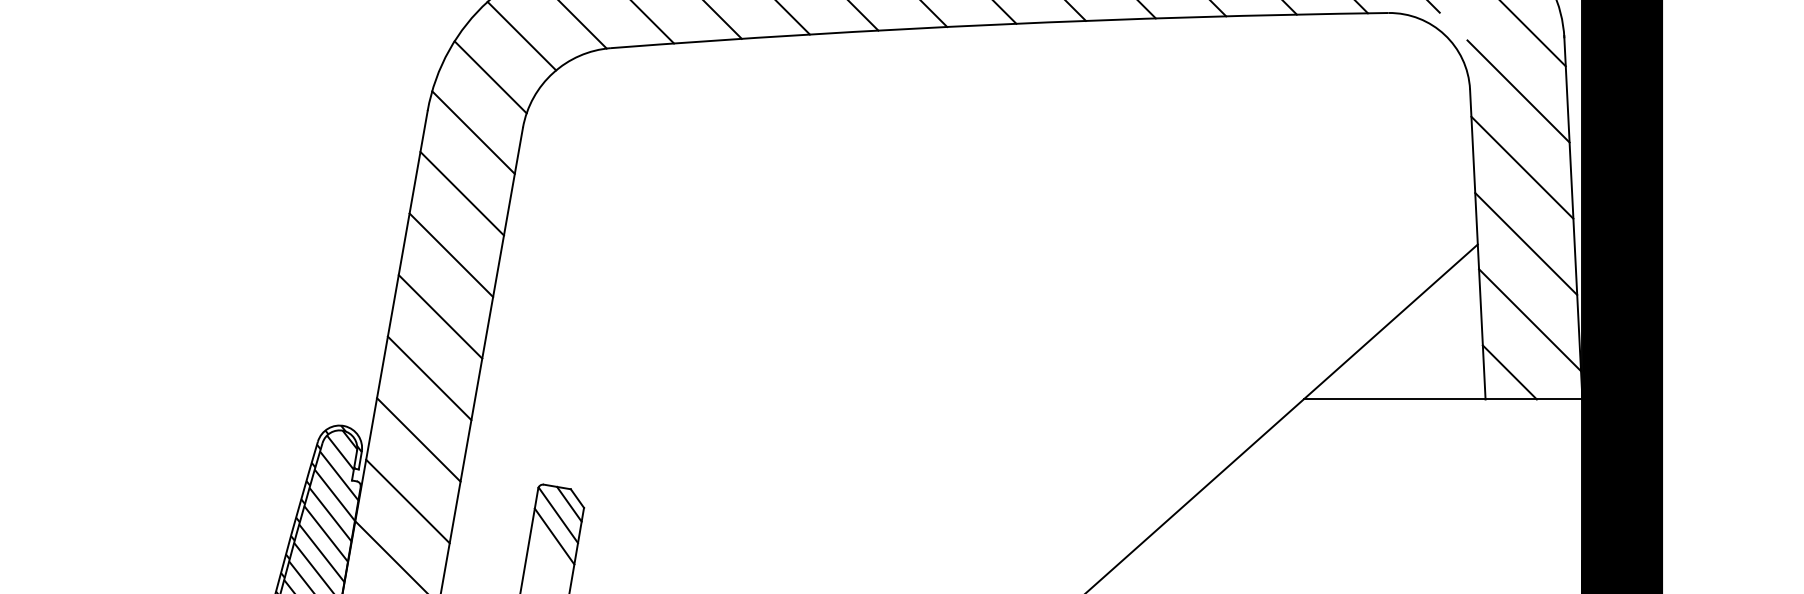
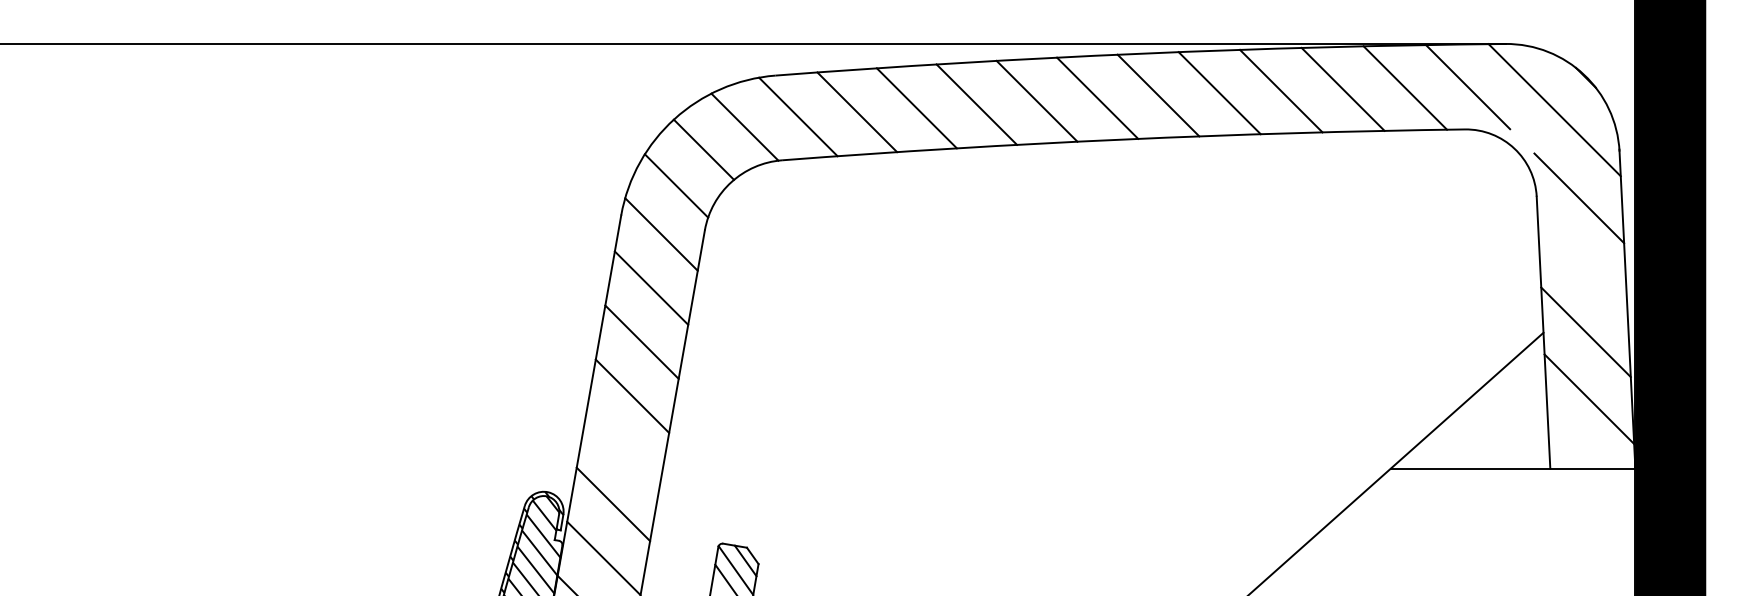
line: (1522, 167) -> (1582, 265), removed
line: (1509, 371) -> (1571, 444), removed
line: (429, 378) -> (622, 450), removed

